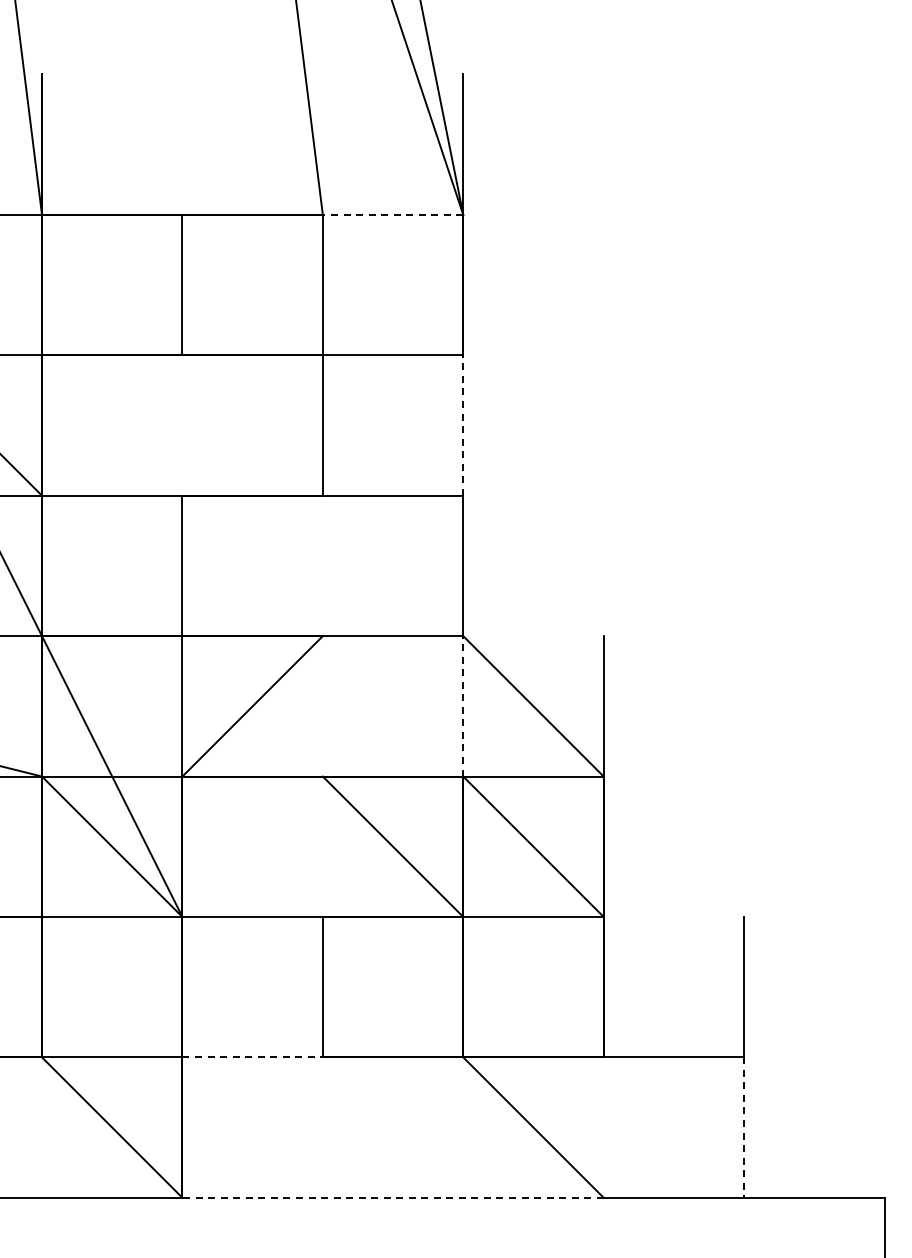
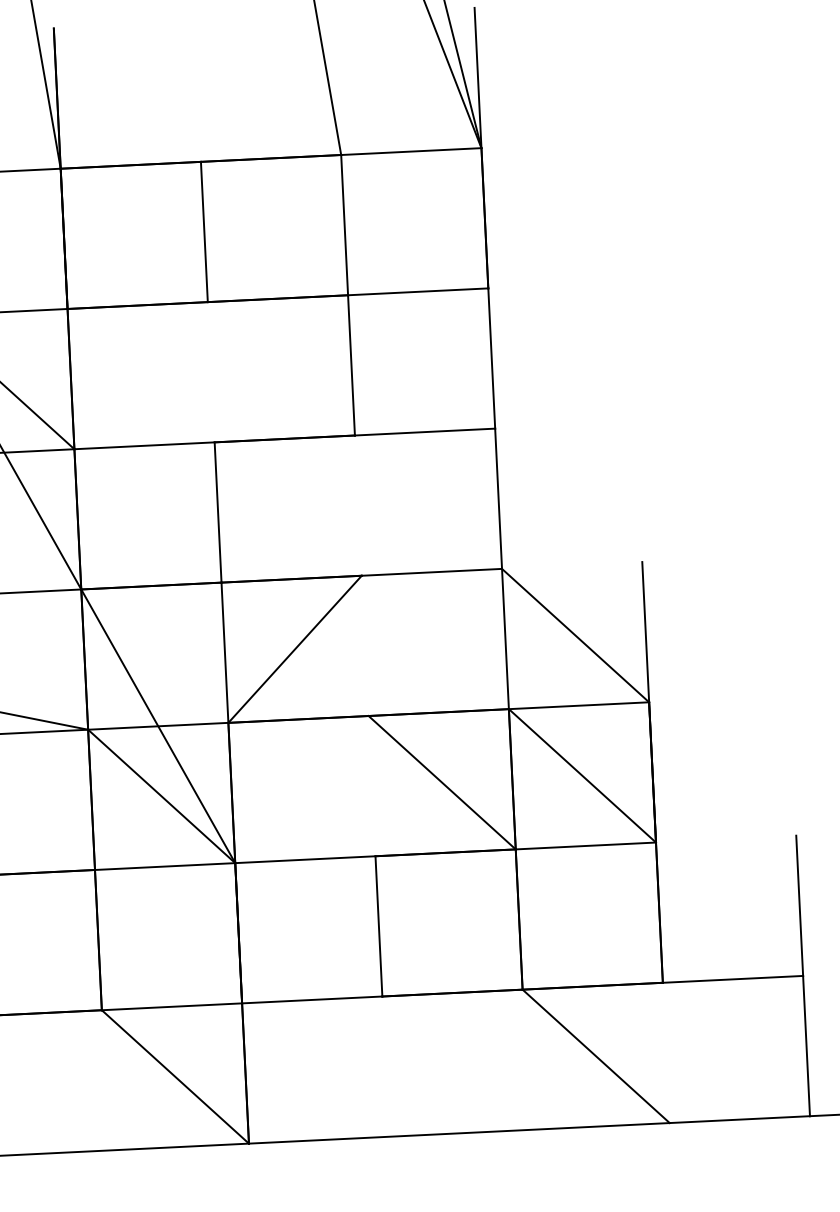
line: (392, 214) -> (410, 151), dashed -> solid
line: (463, 425) -> (491, 358), dashed -> solid
line: (463, 705) -> (505, 638), dashed -> solid
line: (253, 1057) -> (313, 1000), dashed -> solid
line: (744, 1128) -> (806, 1046), dashed -> solid
line: (393, 1197) -> (459, 1133), dashed -> solid

